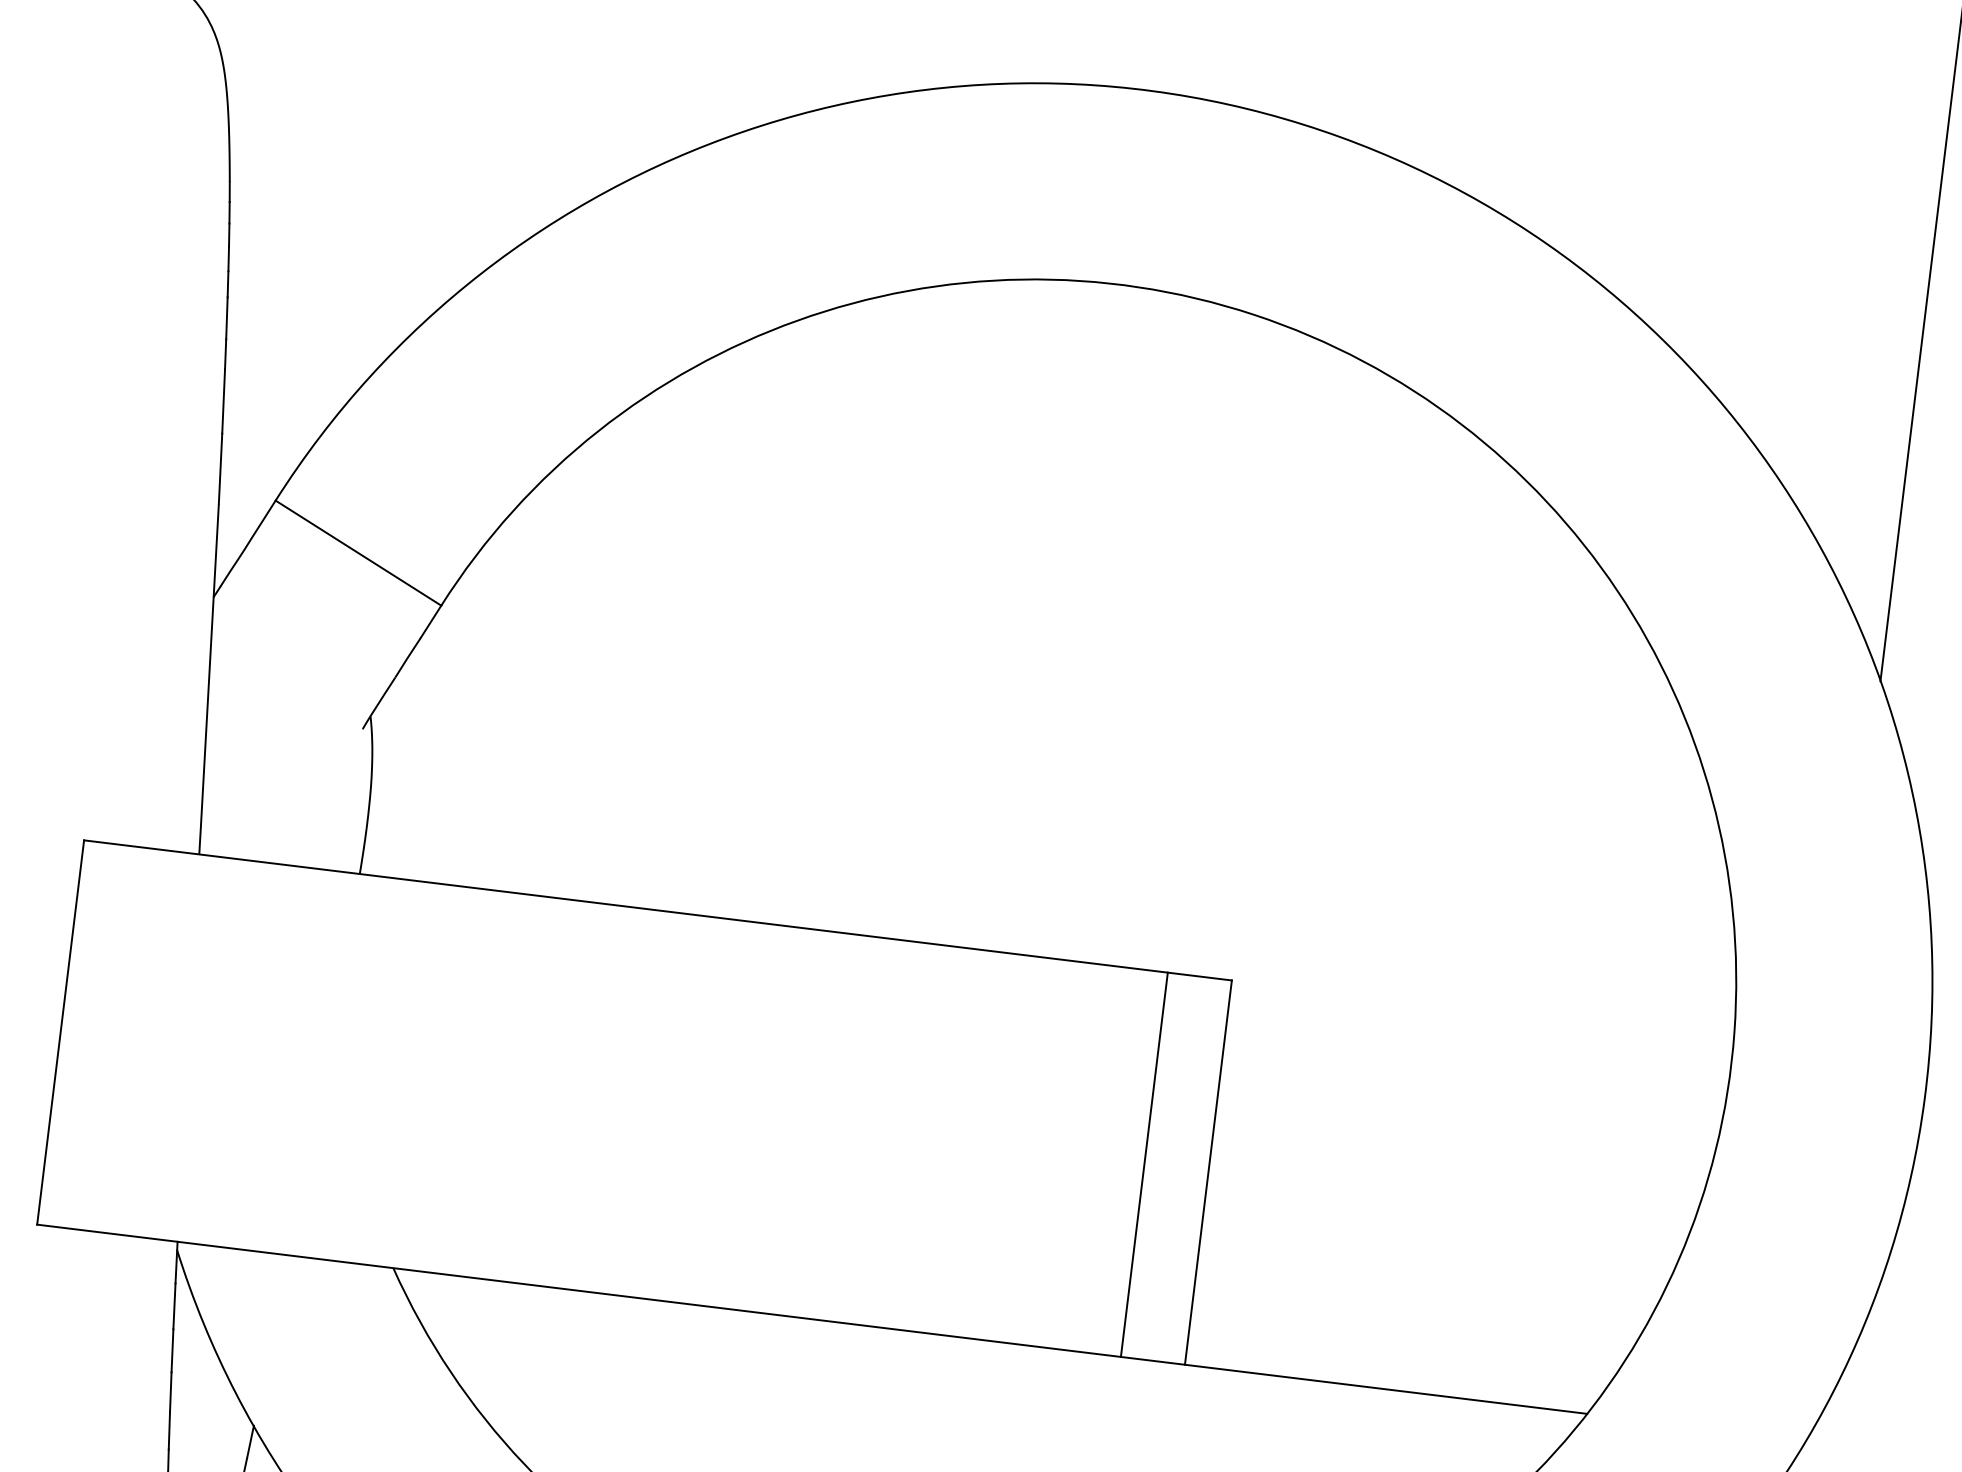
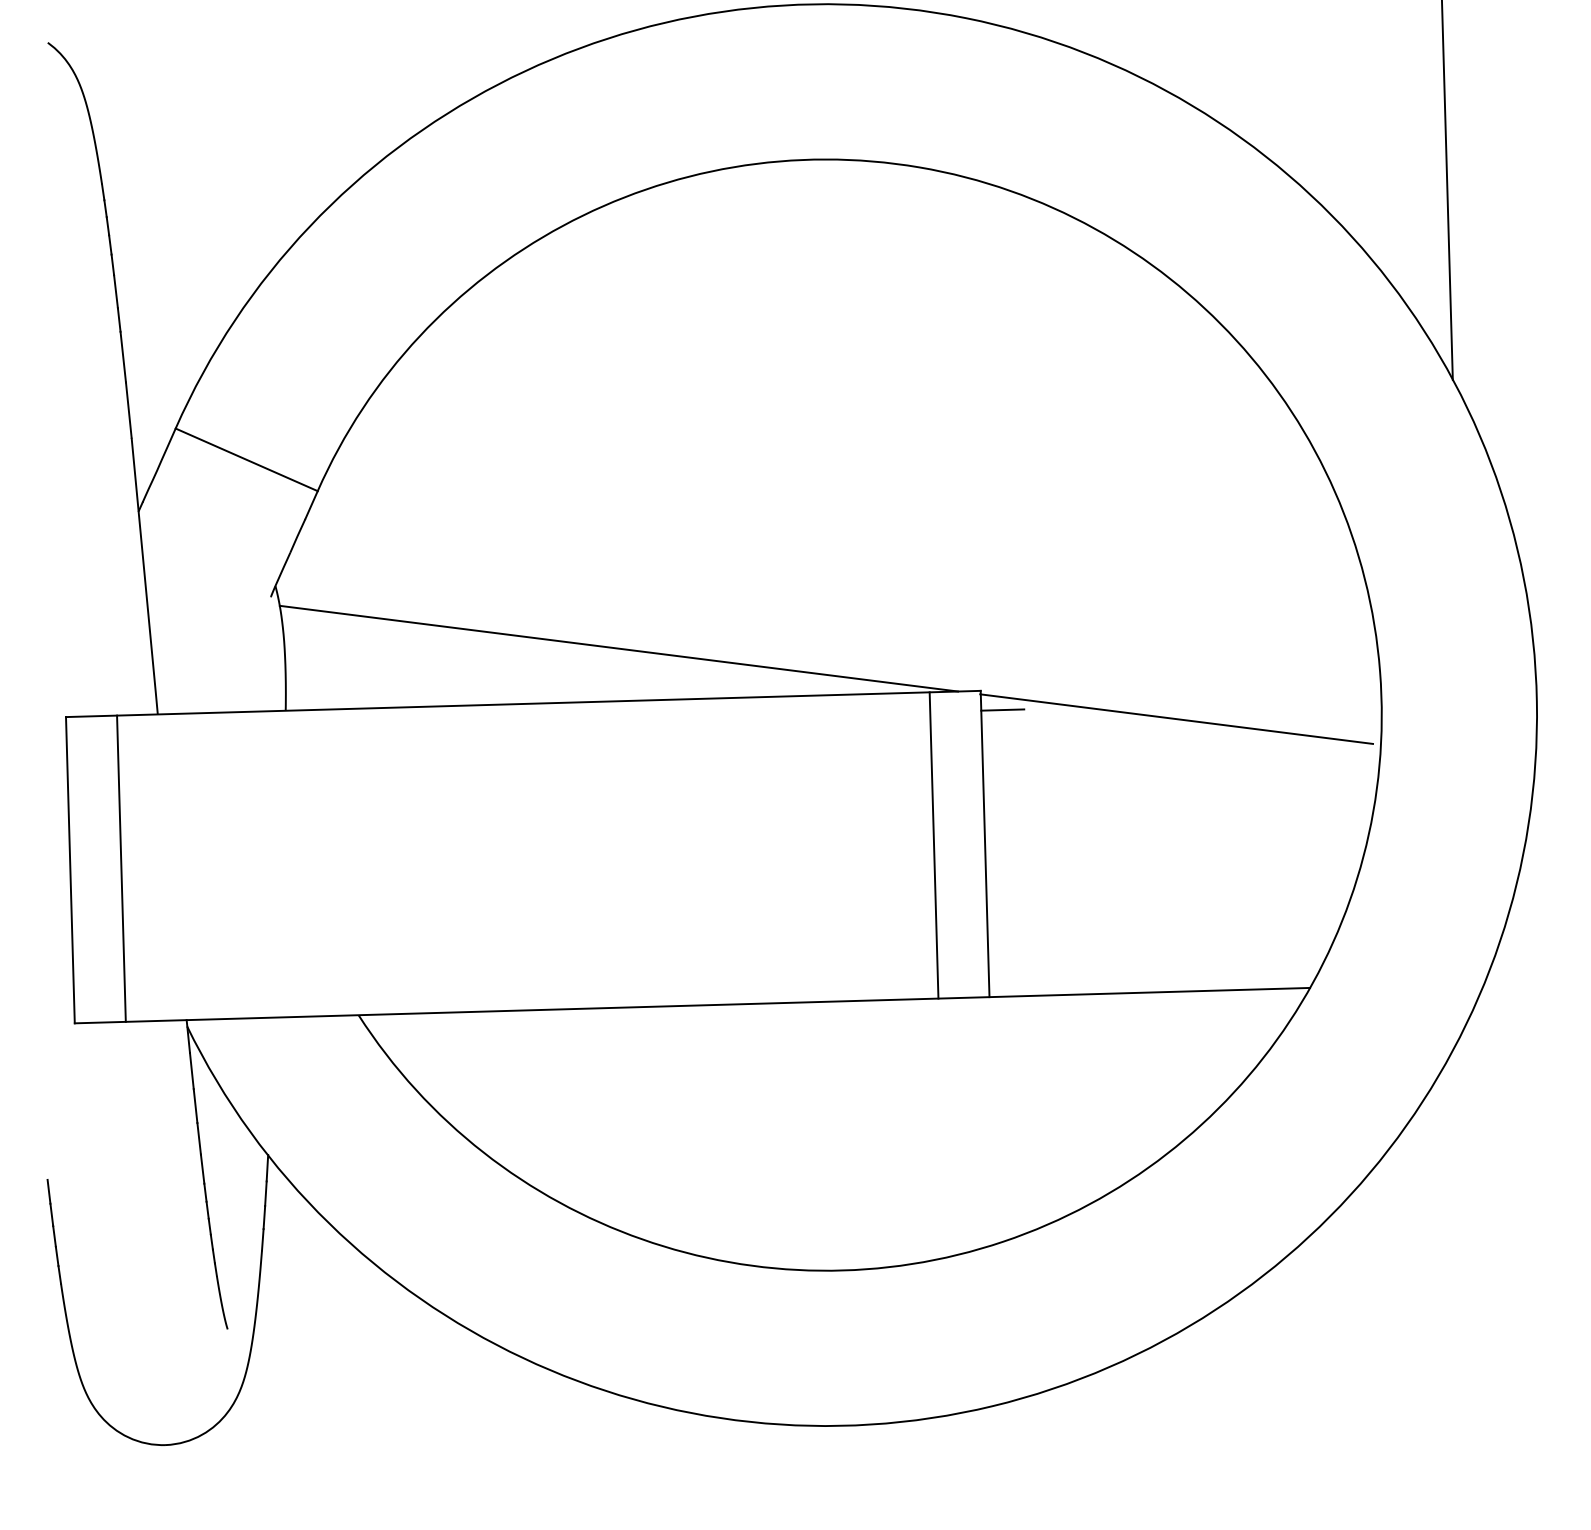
line: (787, 859) -> (618, 648), added
line: (1255, 1007) -> (1002, 709), added
line: (124, 1040) -> (121, 868), added
line: (1471, 1051) -> (1176, 718), added

